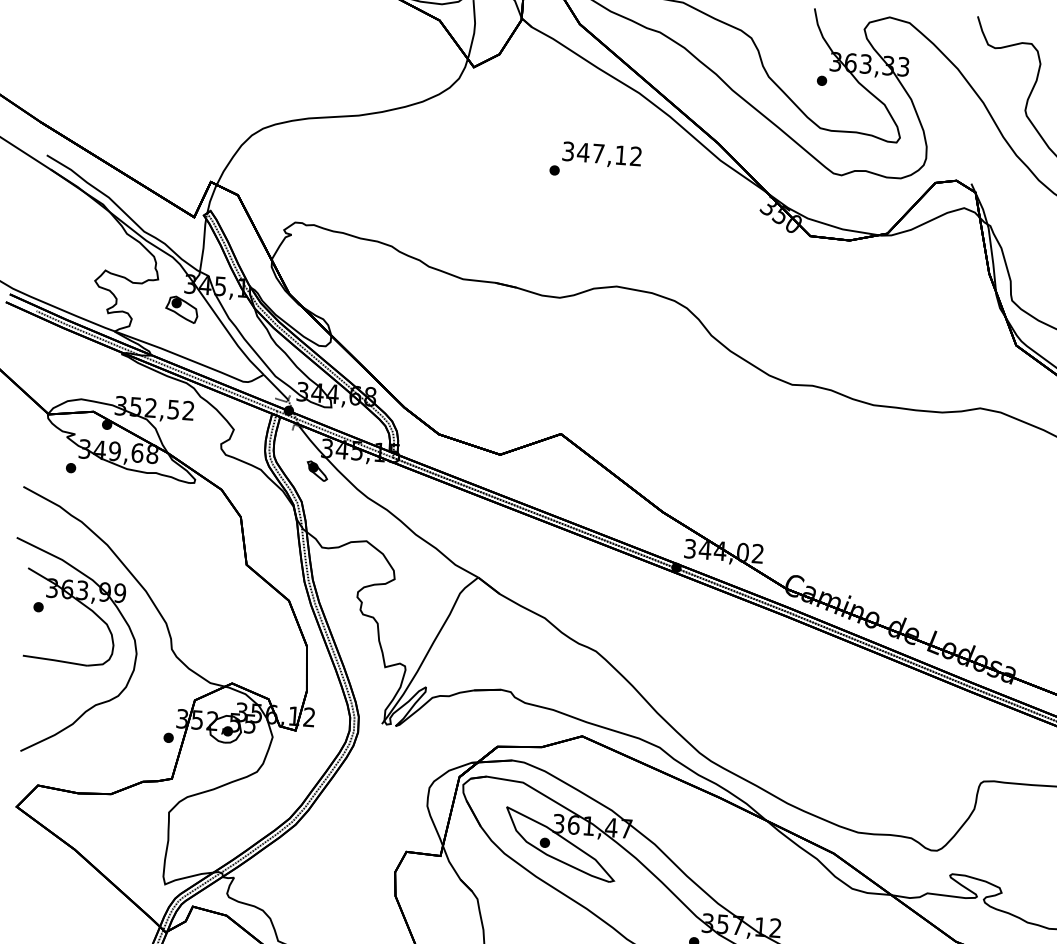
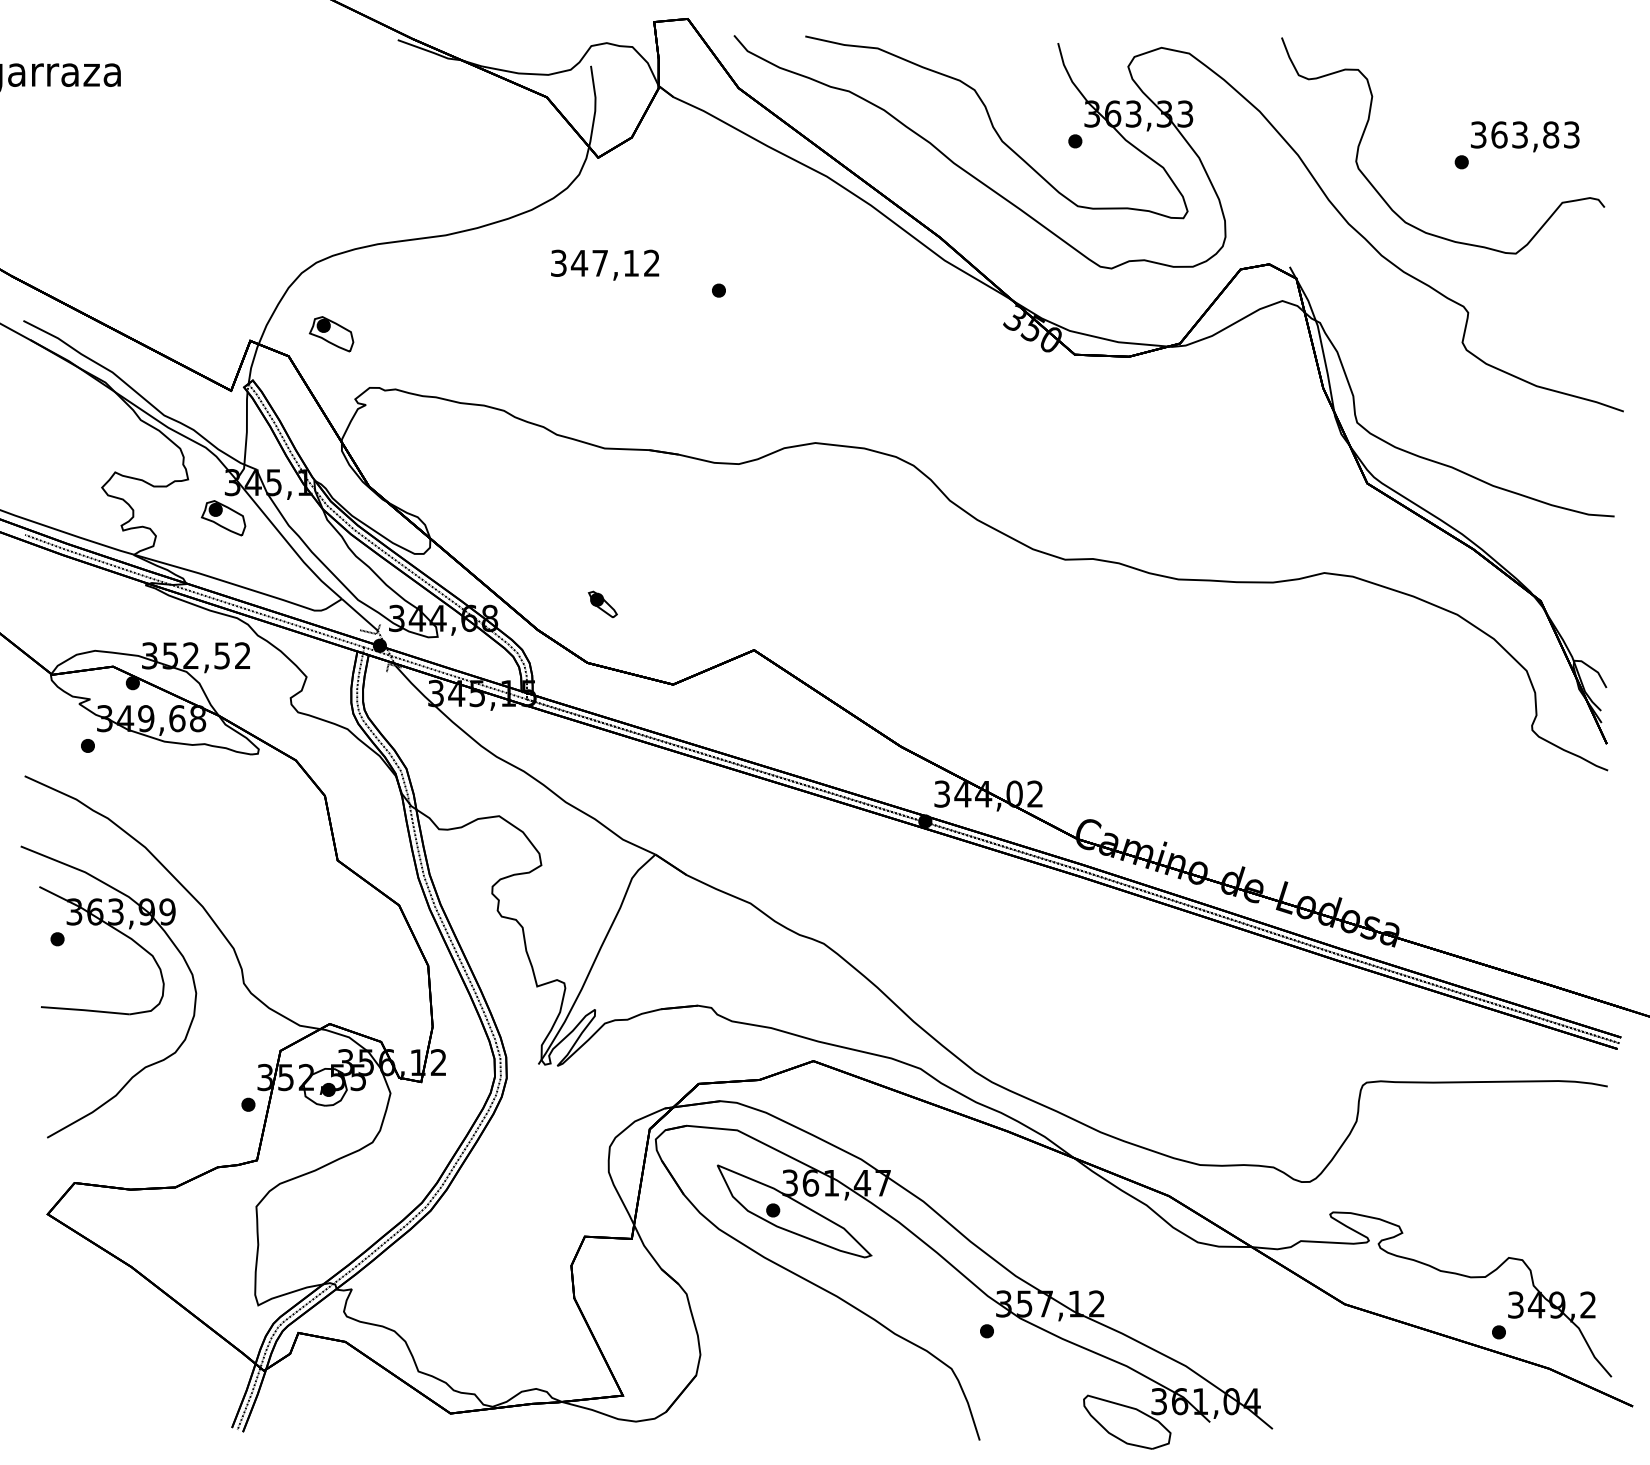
text: (602, 154) -> (605, 264), moved
part: (270, 181) -> (331, 334), added
part: (317, 471) -> (602, 604), moved

